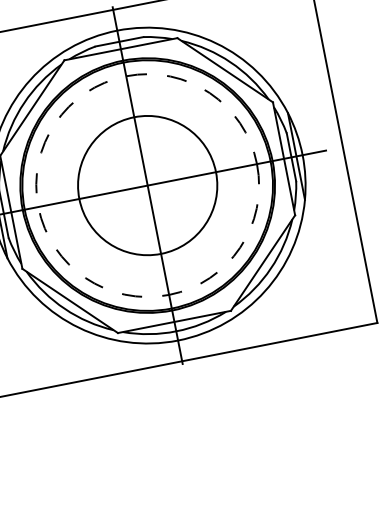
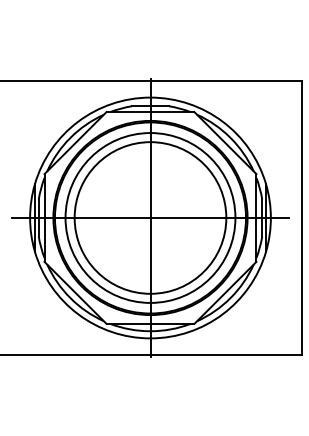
circle: (147, 184) -> (150, 217), dashed -> solid
circle: (147, 184) -> (150, 217), size x1.43

